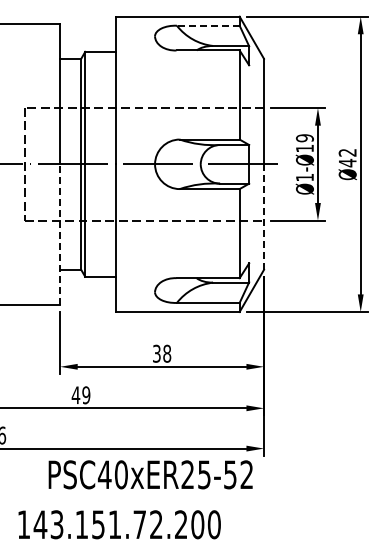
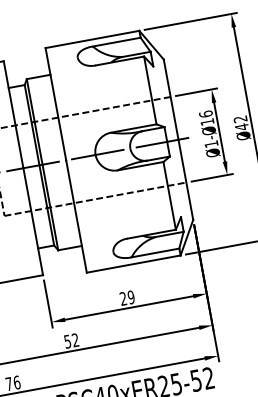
line: (207, 25) -> (116, 42), dashed -> solid
text: (304, 138) -> (205, 114), Ø1-Ø19 -> Ø1-Ø16
line: (264, 217) -> (186, 180), dashed -> solid
line: (60, 234) -> (33, 221), dashed -> solid
text: (162, 353) -> (127, 297), 38 -> 29
text: (80, 395) -> (71, 341), 49 -> 52

